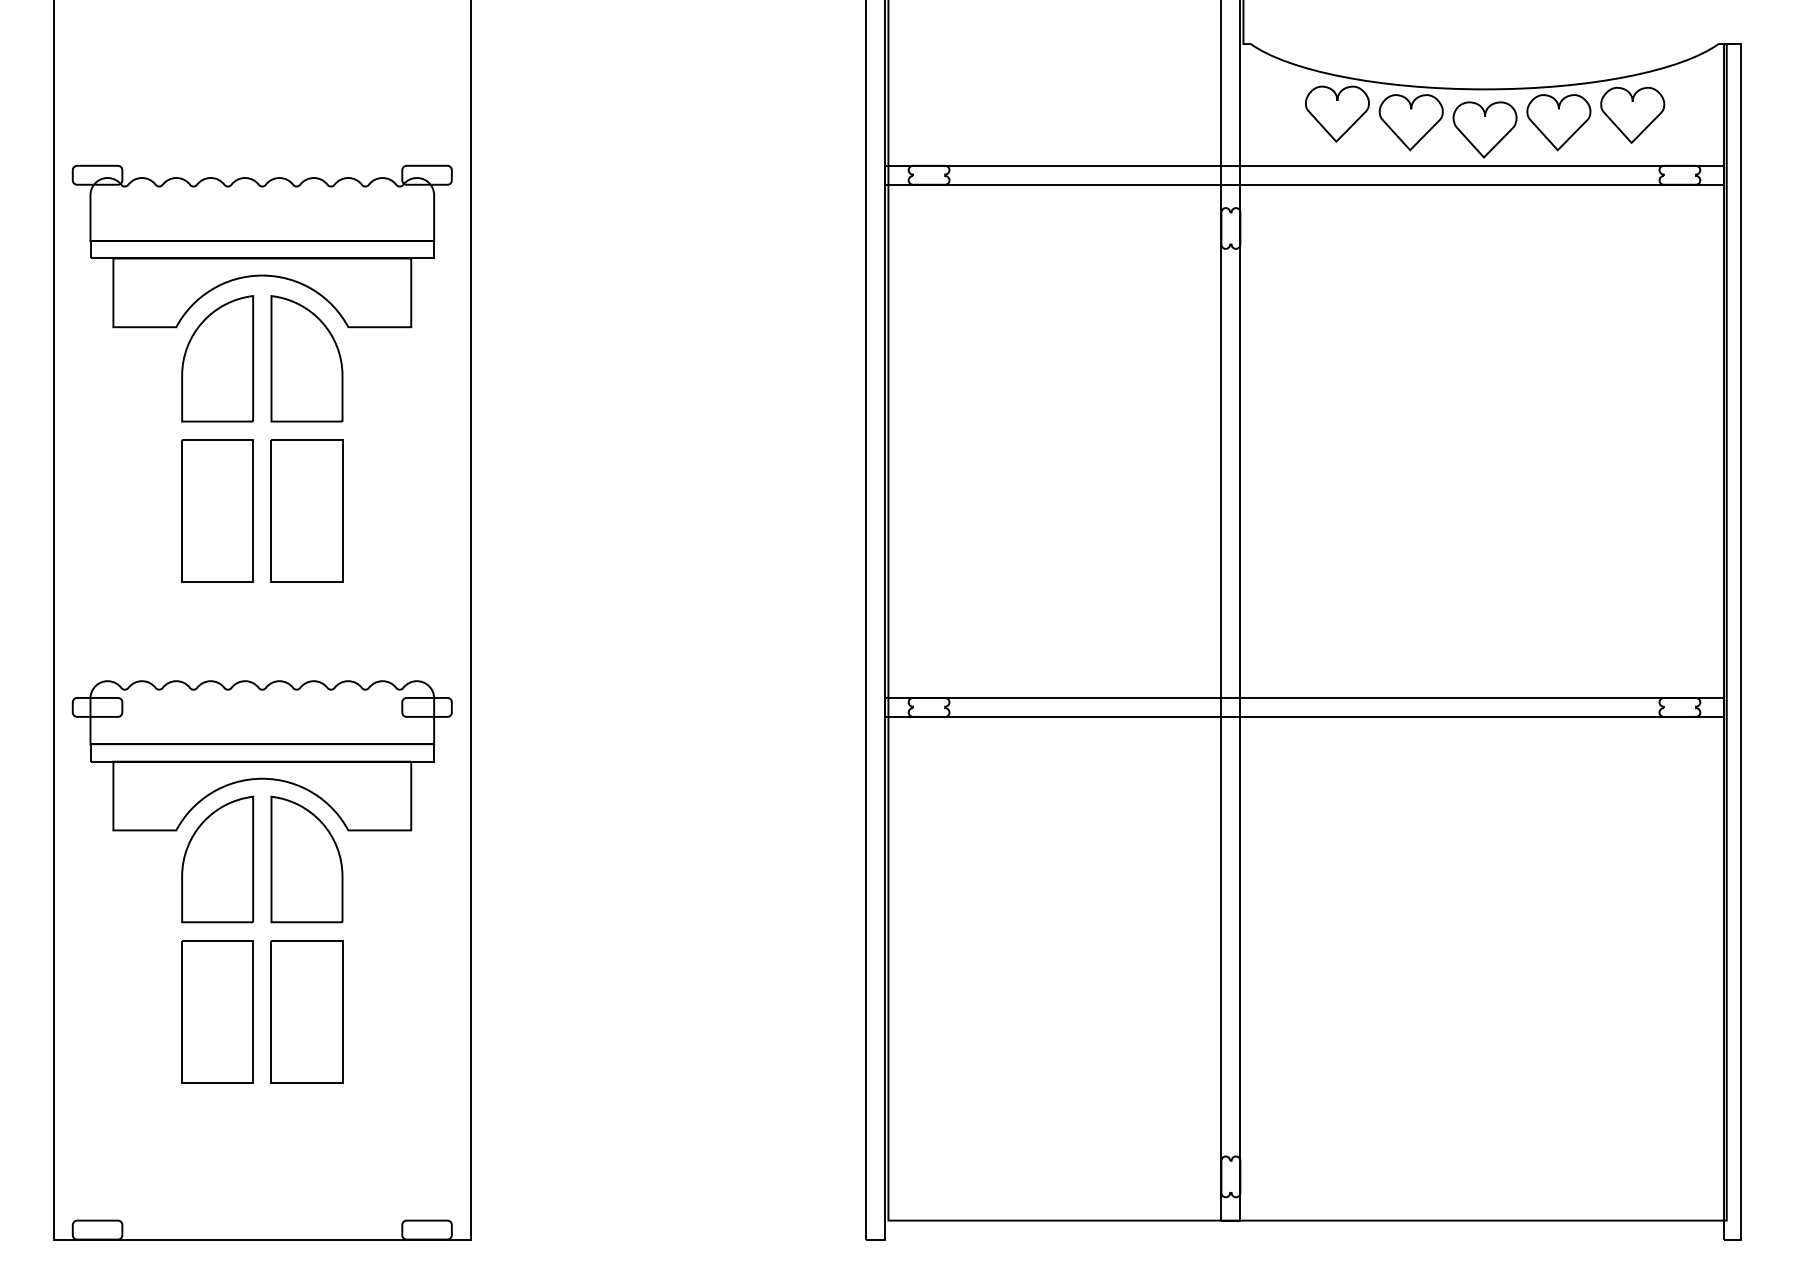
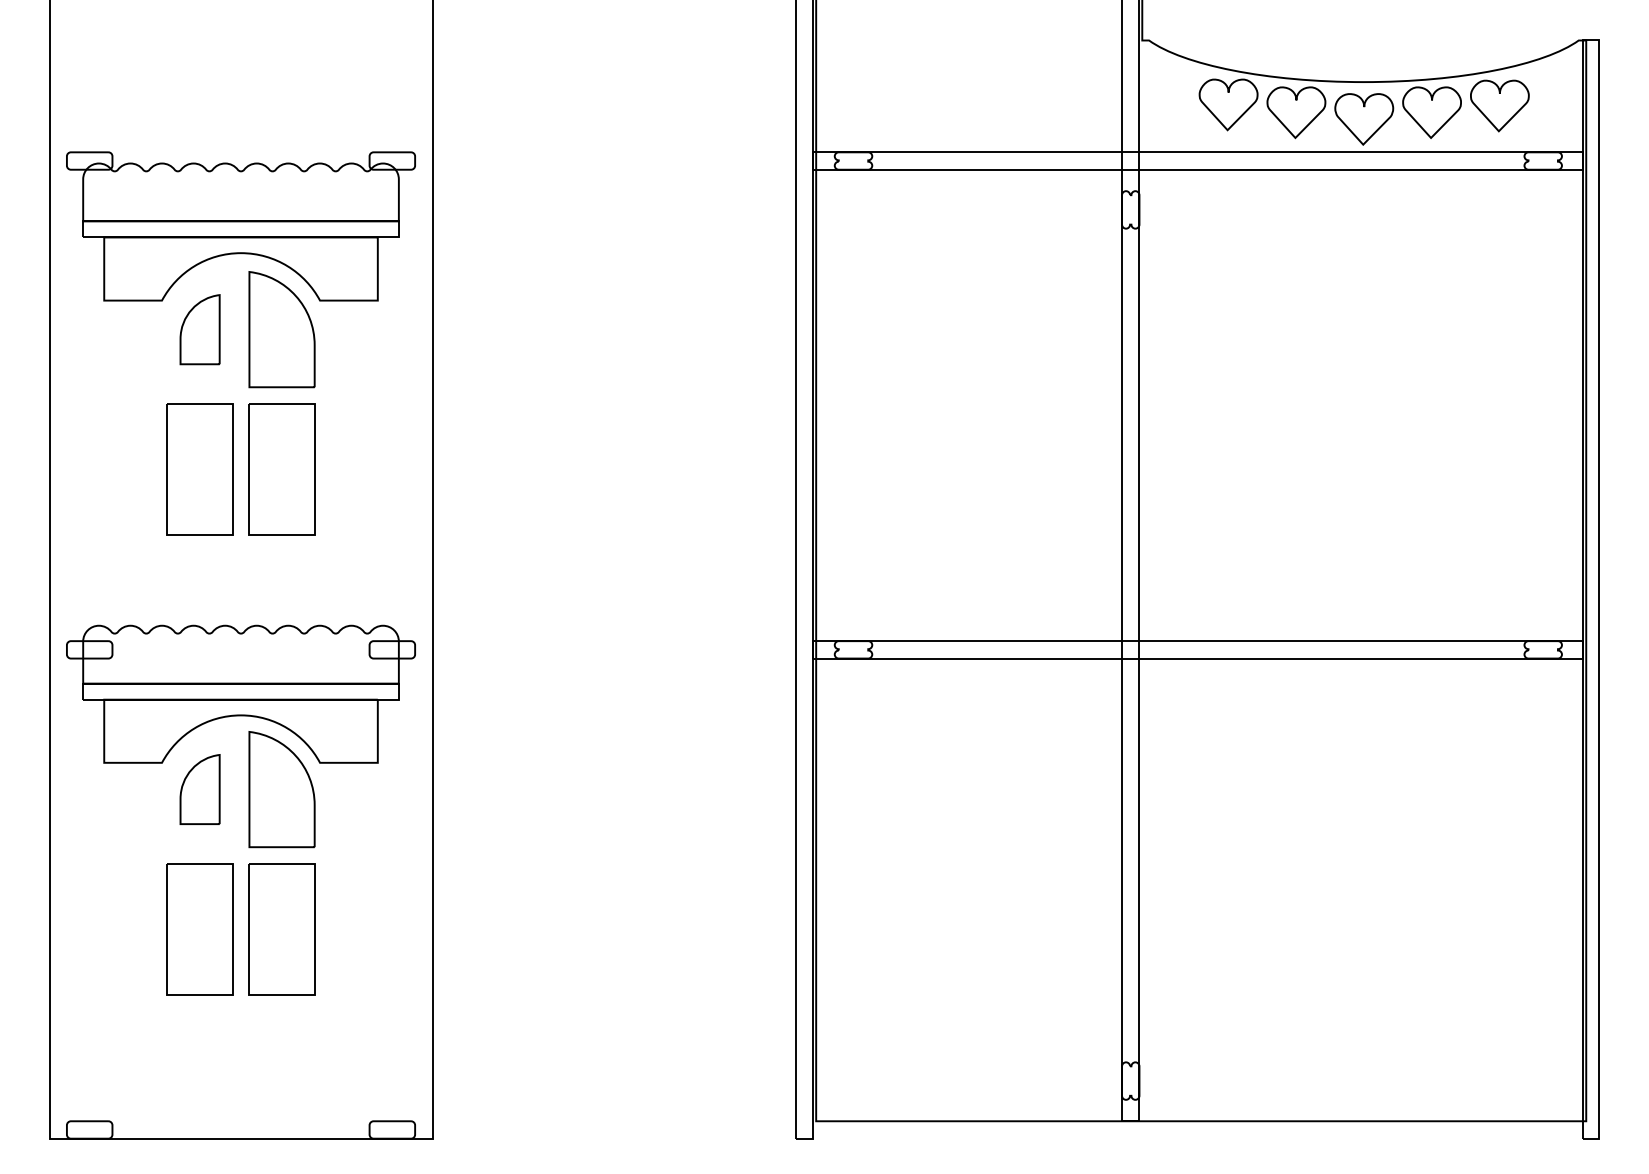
part: (217, 358) -> (199, 329), size x0.6
part: (217, 859) -> (199, 789), size x0.6

